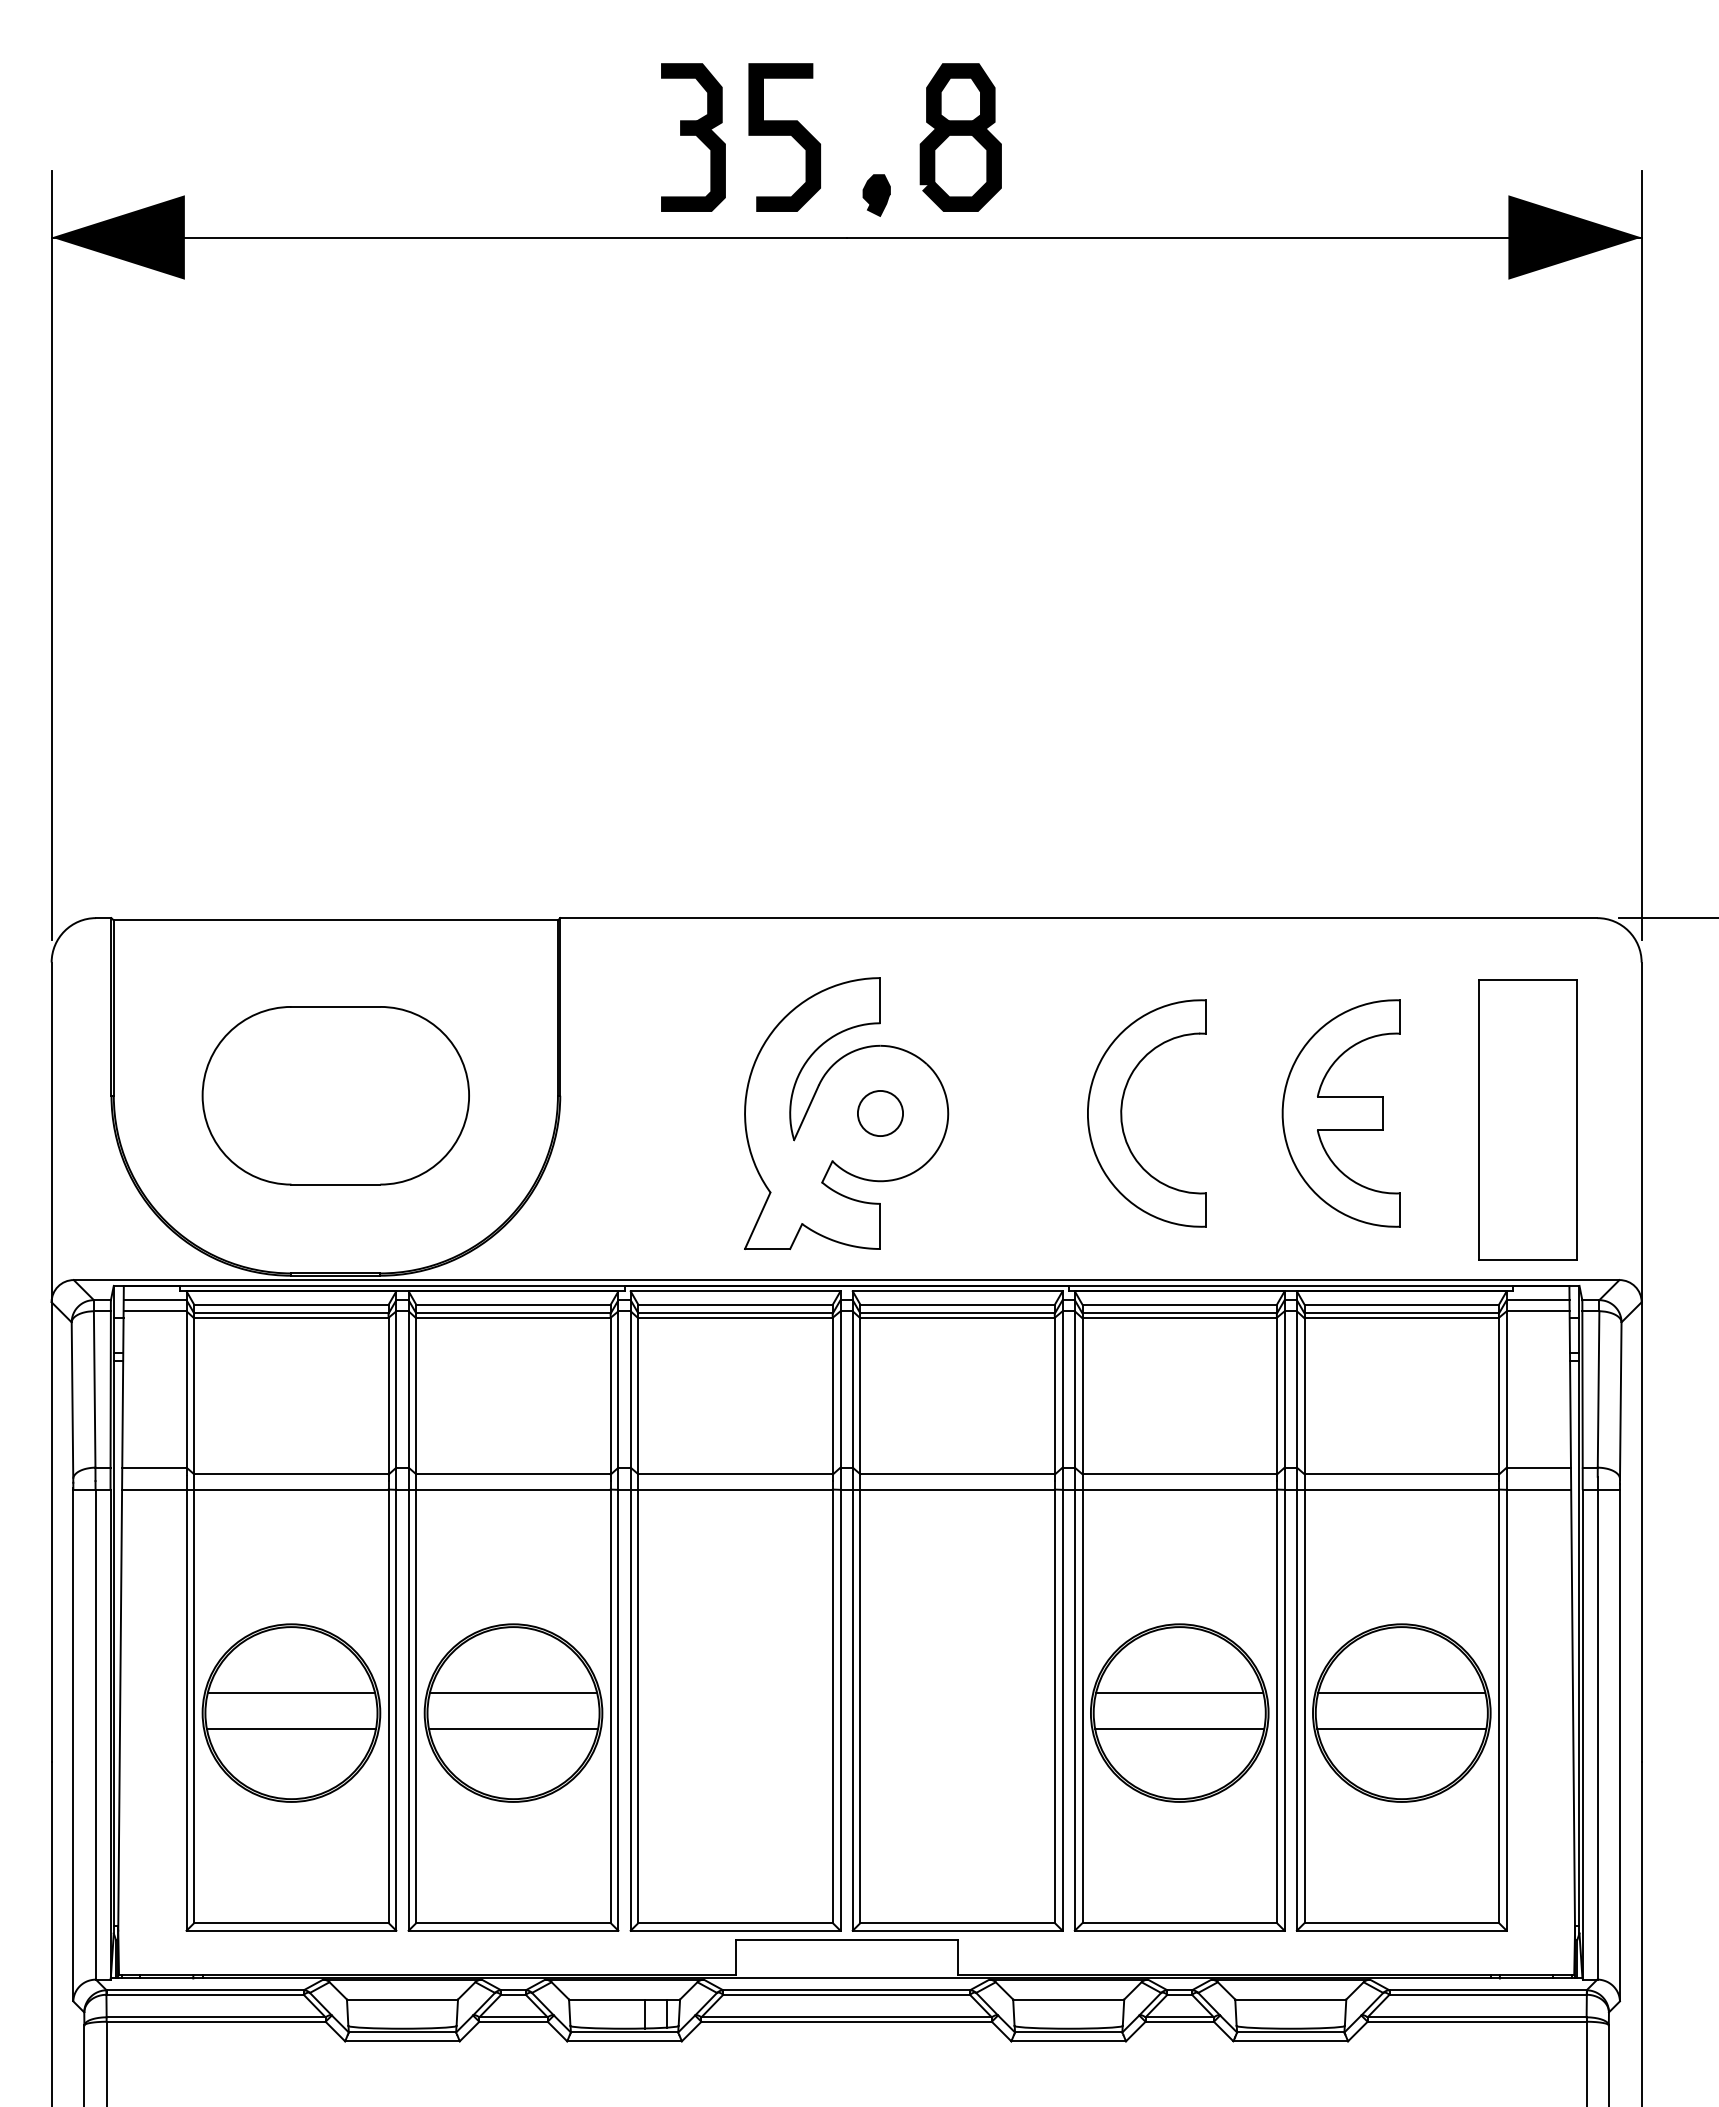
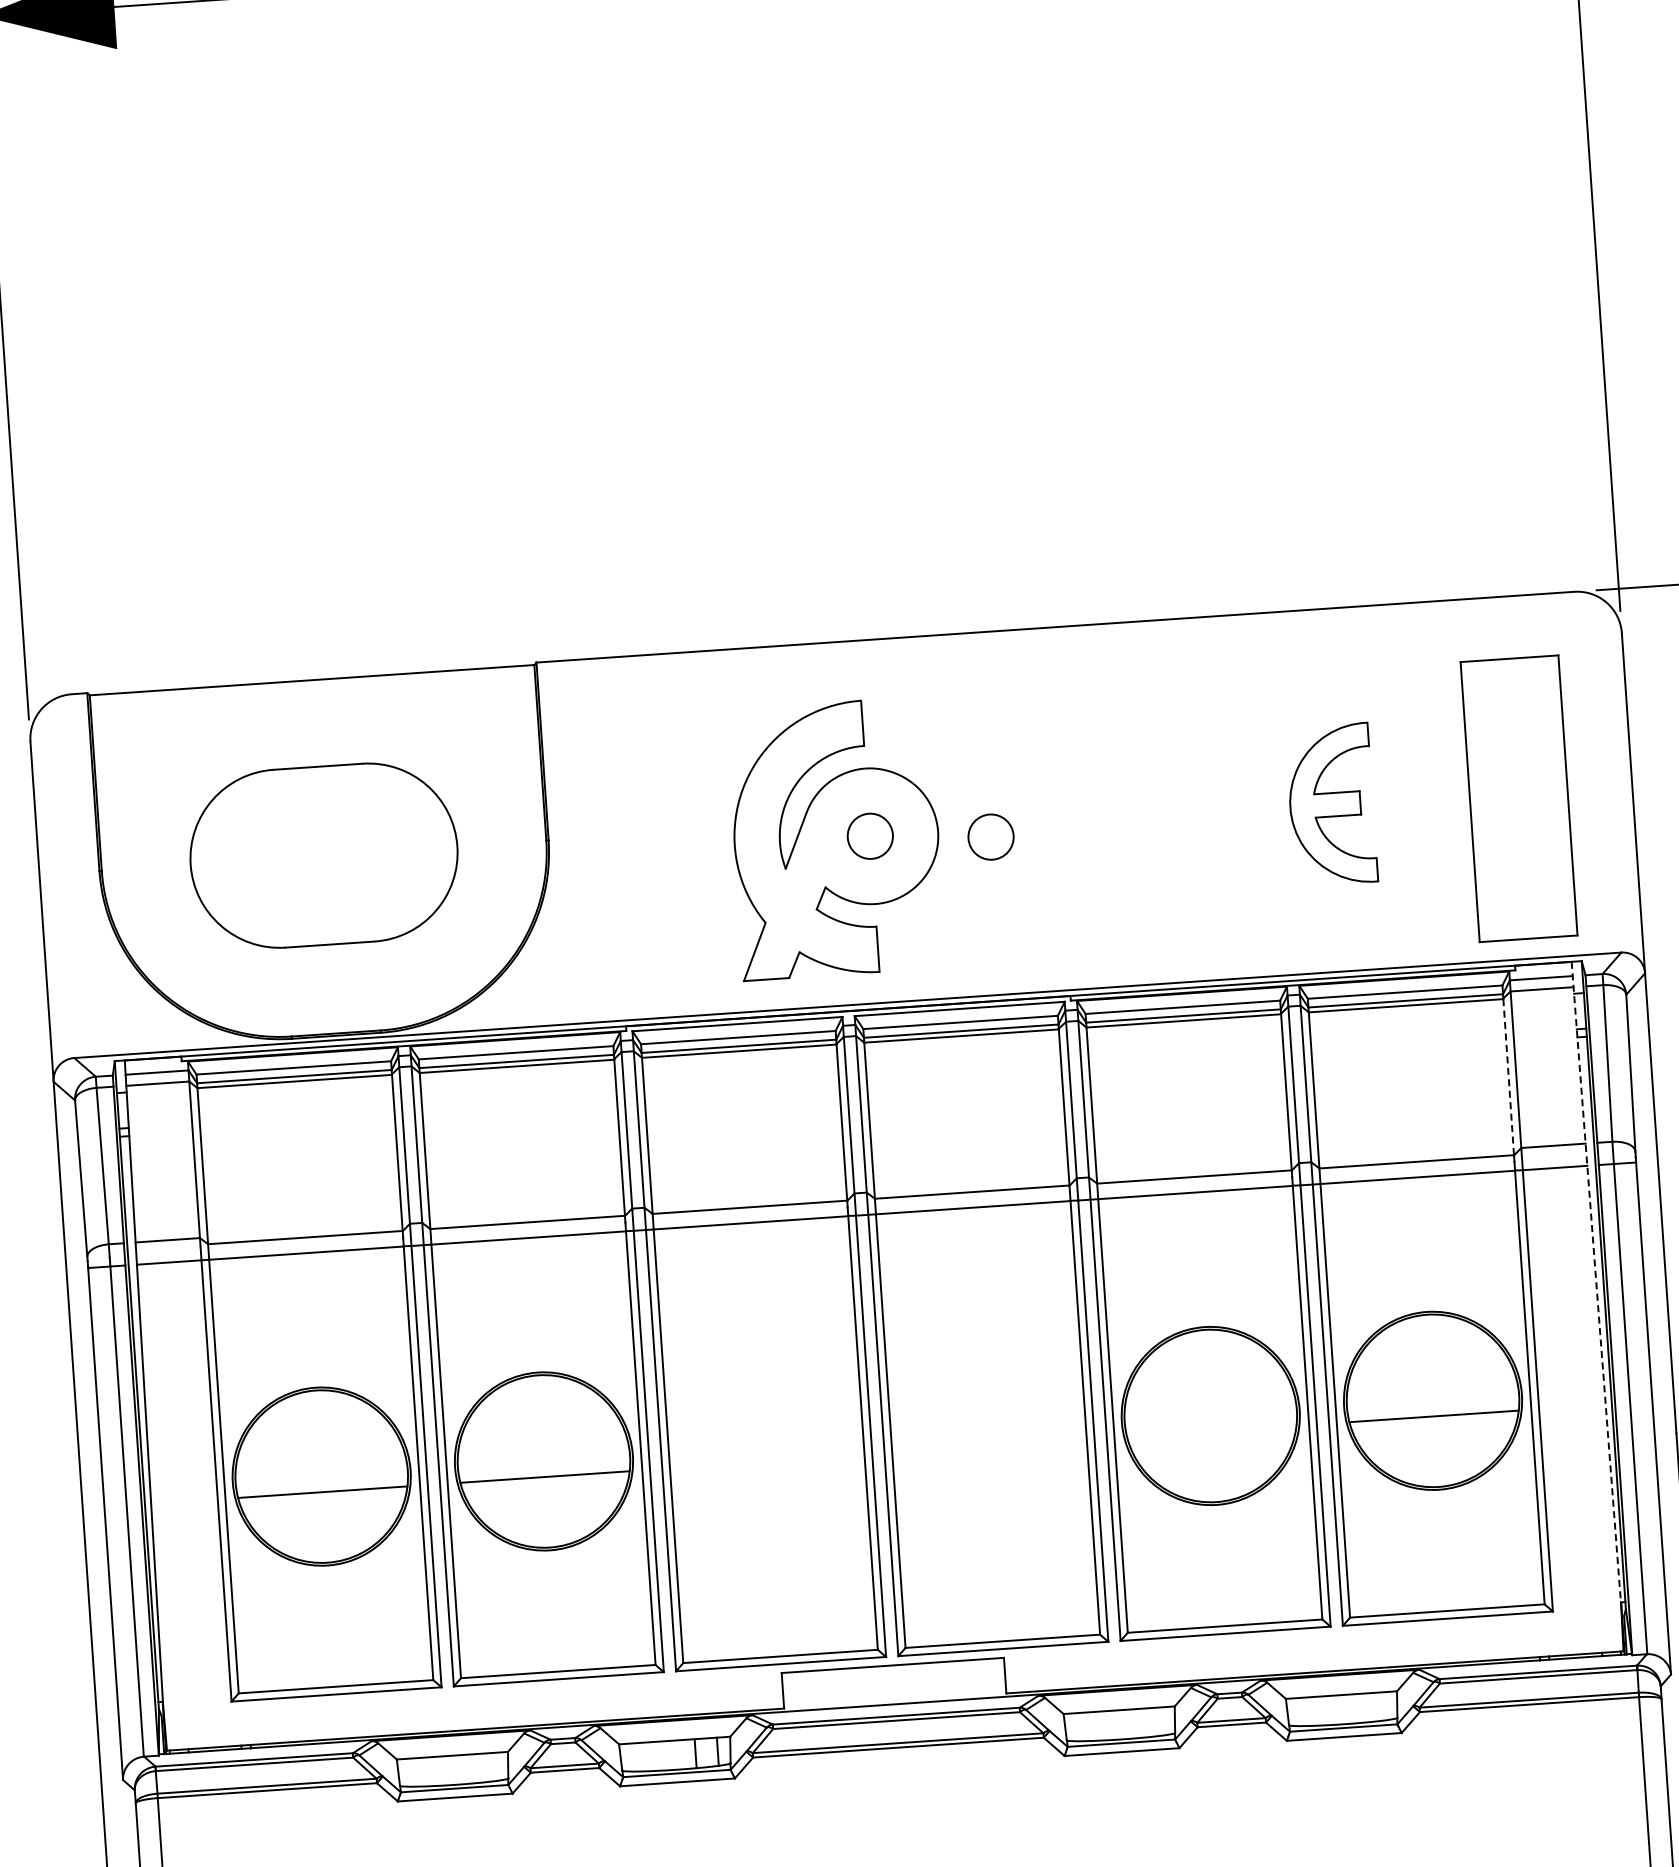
part: (1122, 1113) -> (1112, 819), removed
part: (1340, 1113) -> (1330, 804), size x0.7
circle: (1000, 1122) -> (991, 837), added
line: (1499, 1396) -> (1509, 1077), solid -> dashed
line: (1572, 1608) -> (1596, 1284), solid -> dashed
line: (291, 1693) -> (320, 1456), removed
line: (513, 1693) -> (542, 1441), removed
line: (1179, 1693) -> (1209, 1396), removed
line: (1401, 1693) -> (1431, 1381), removed
line: (1179, 1728) -> (1211, 1431), removed

